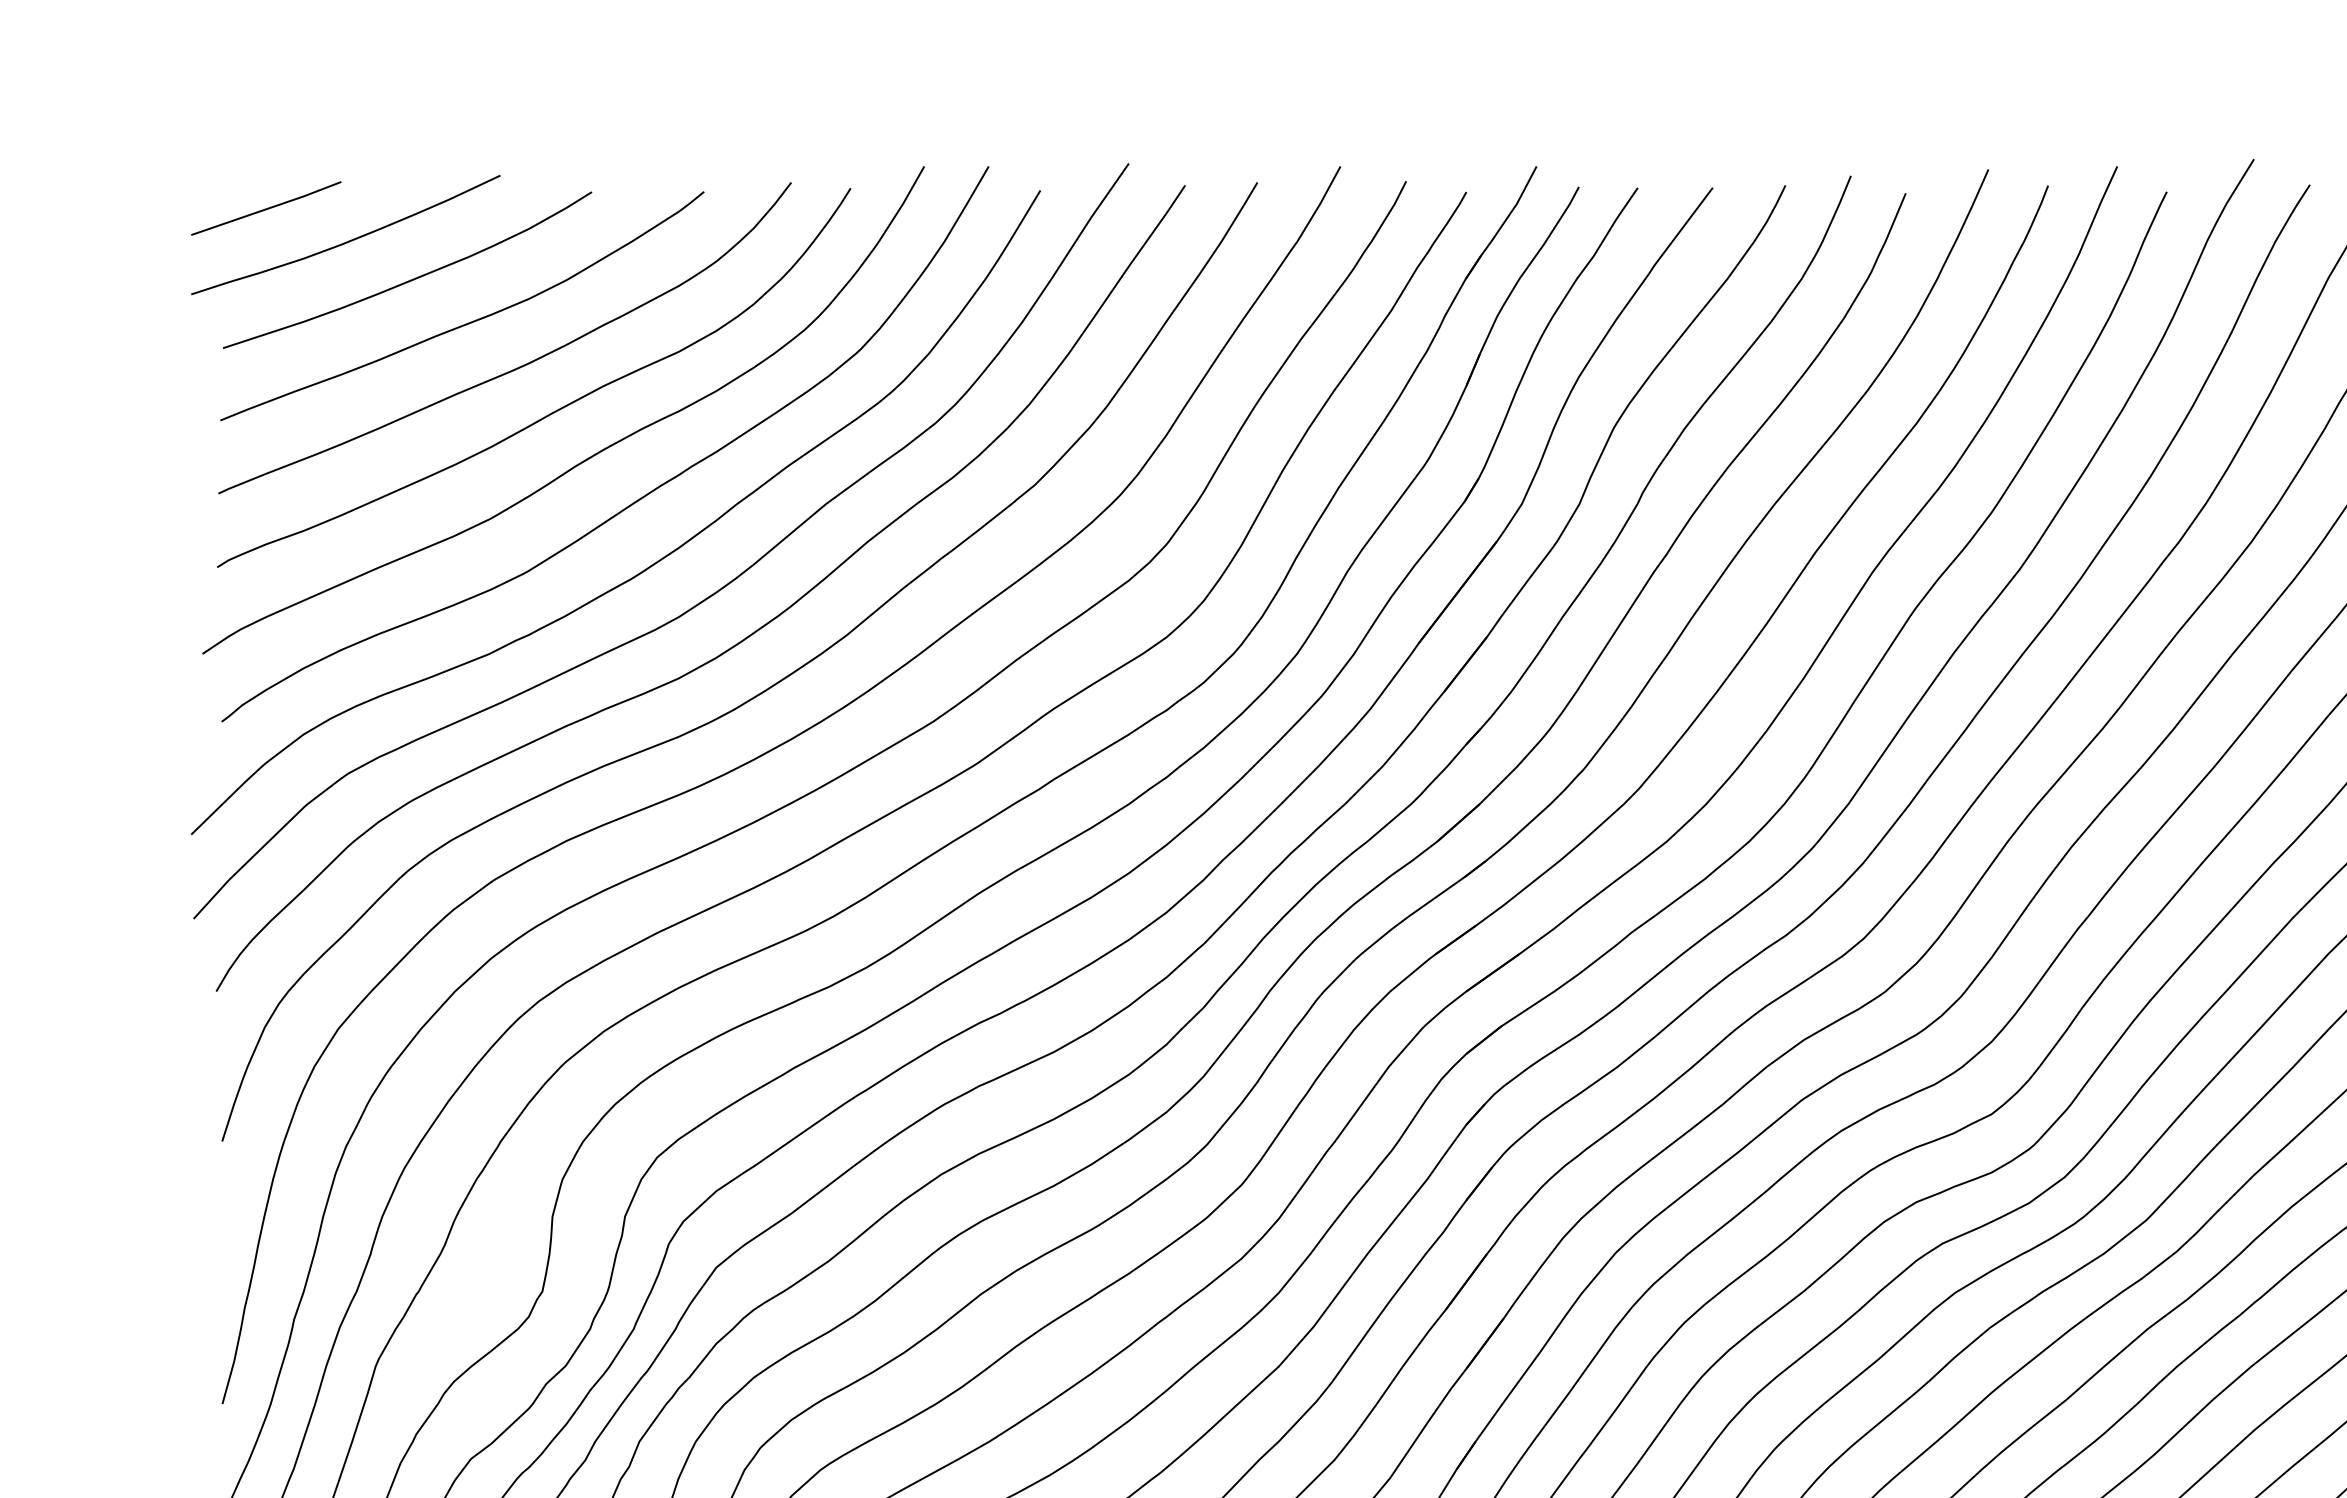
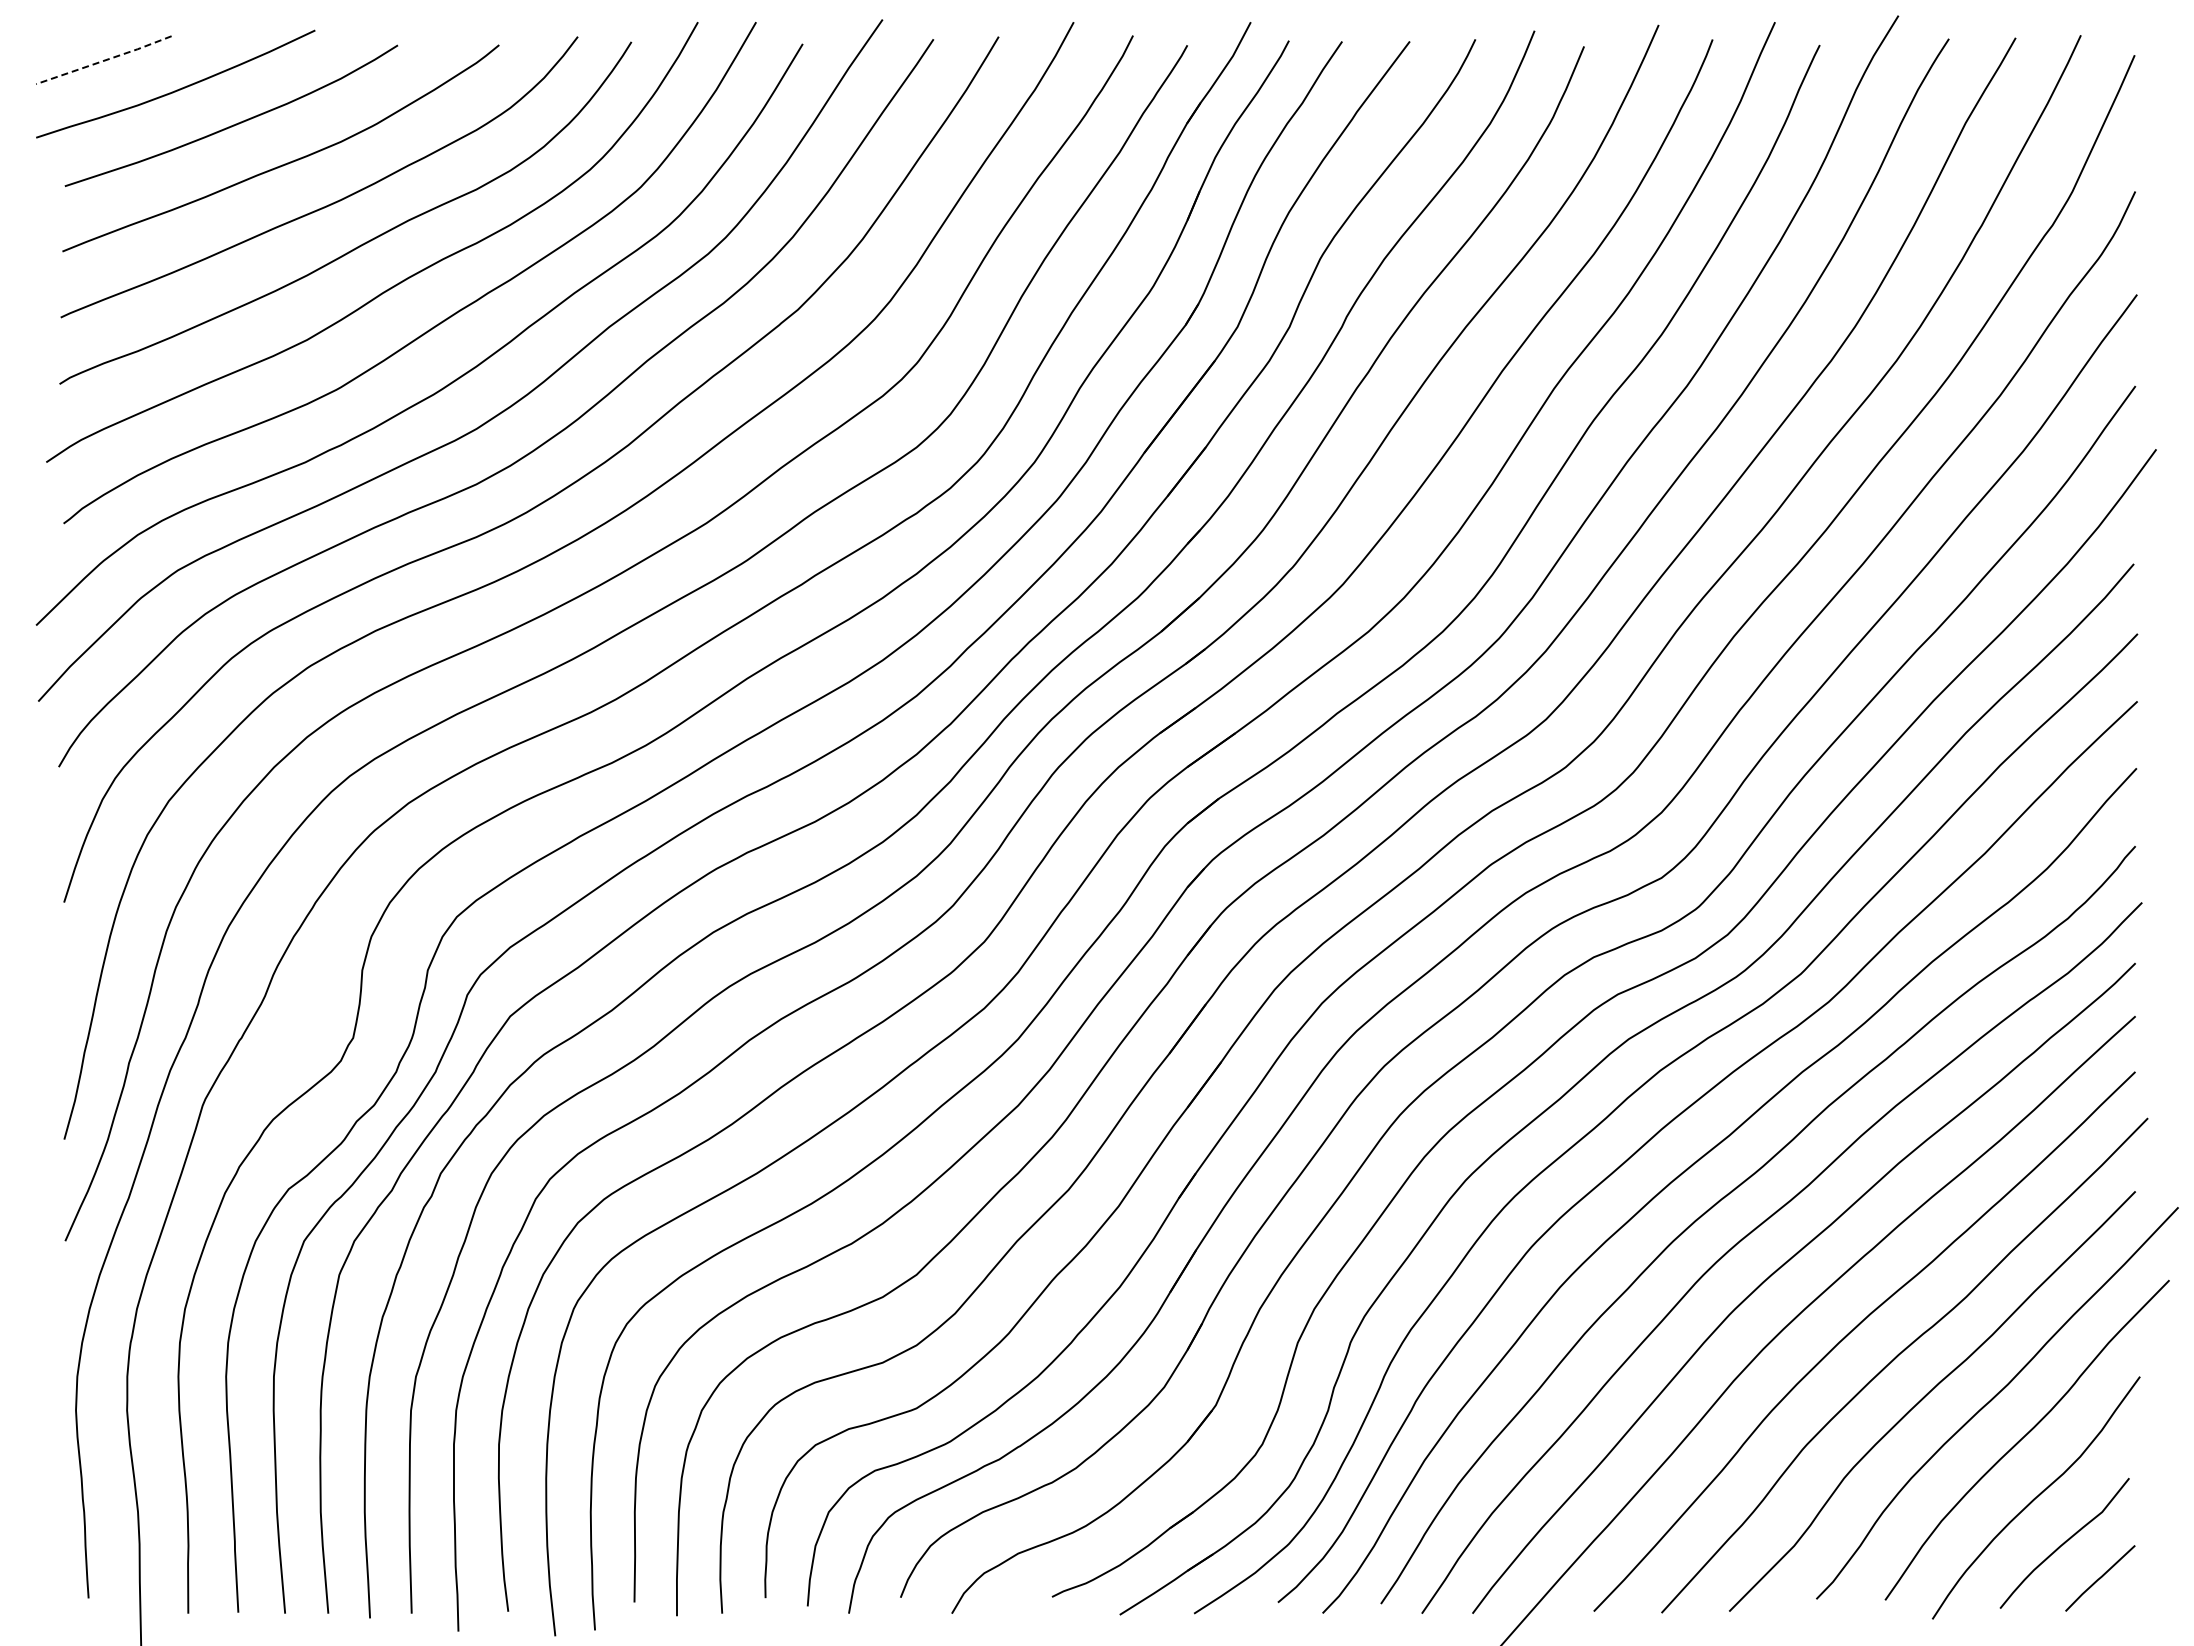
line: (266, 208) -> (104, 60), solid -> dashed

